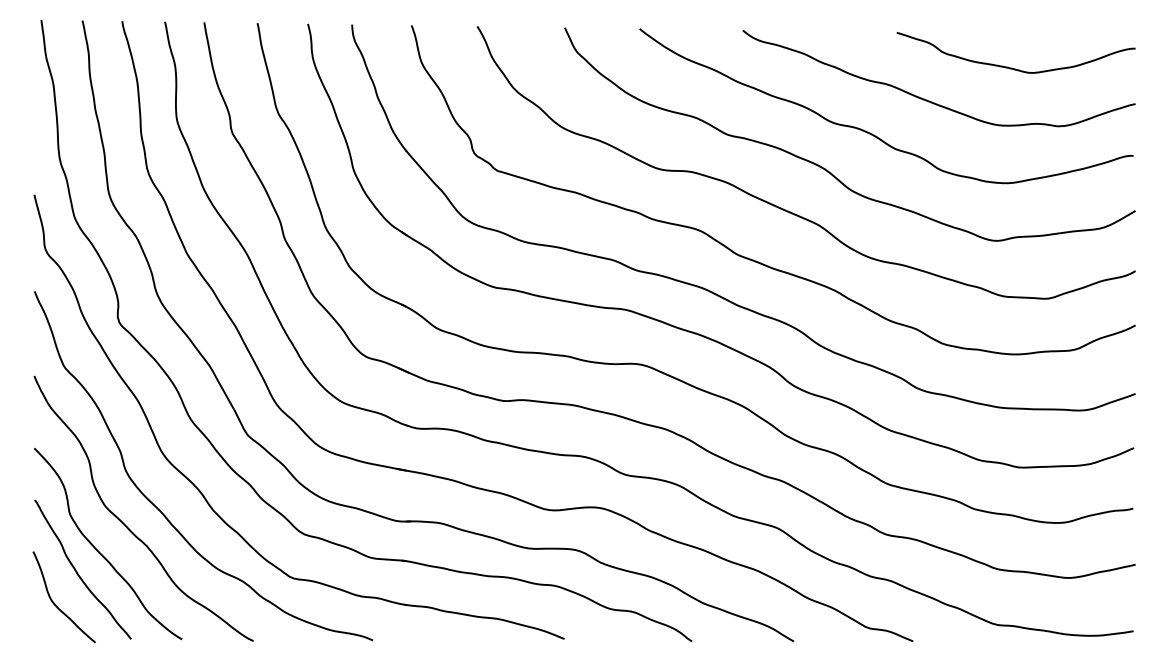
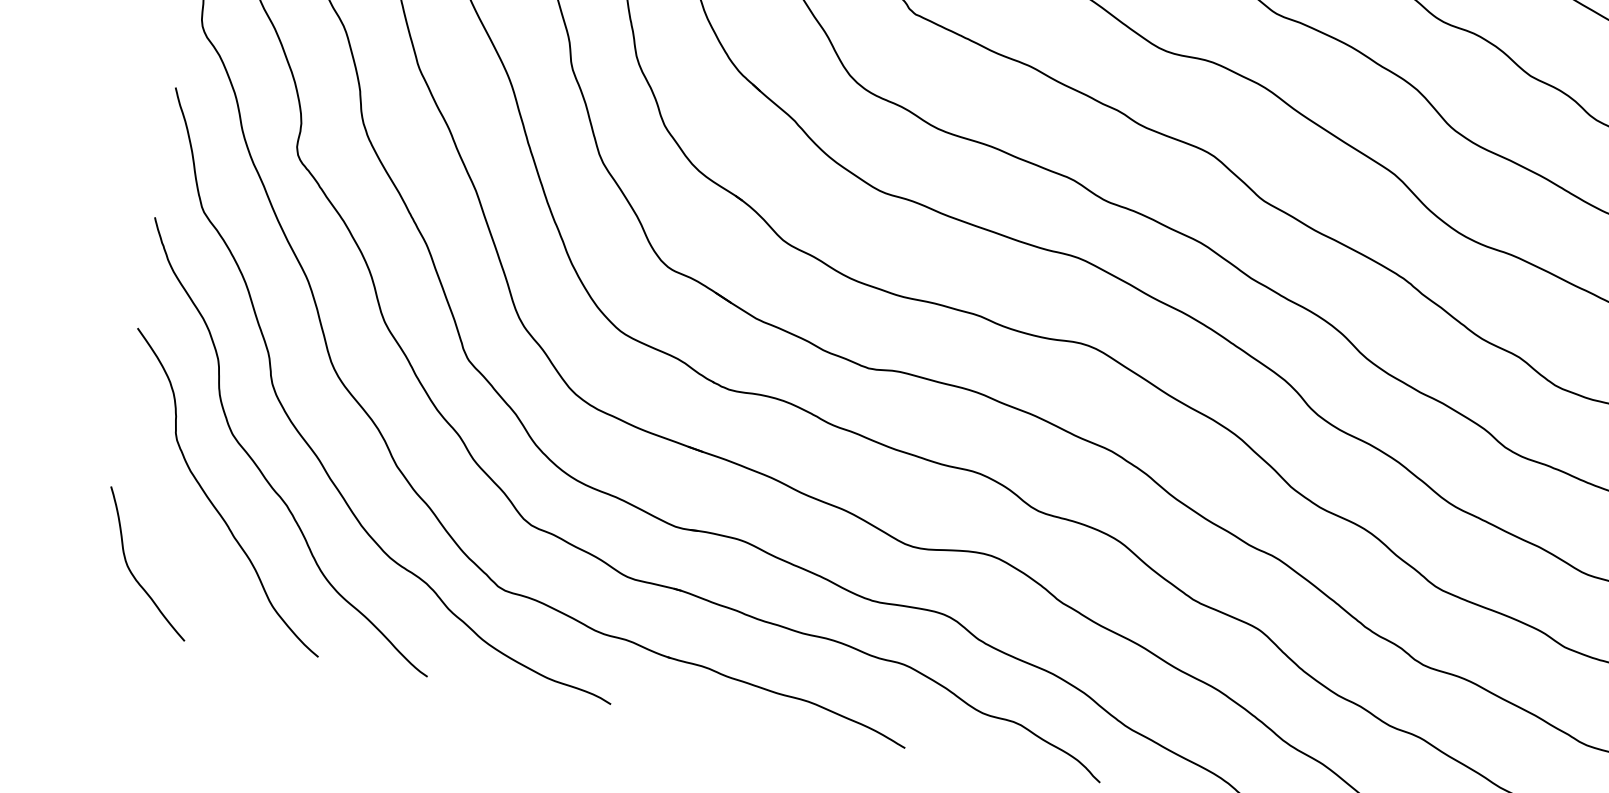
curve: (77, 571) -> (174, 527), removed

